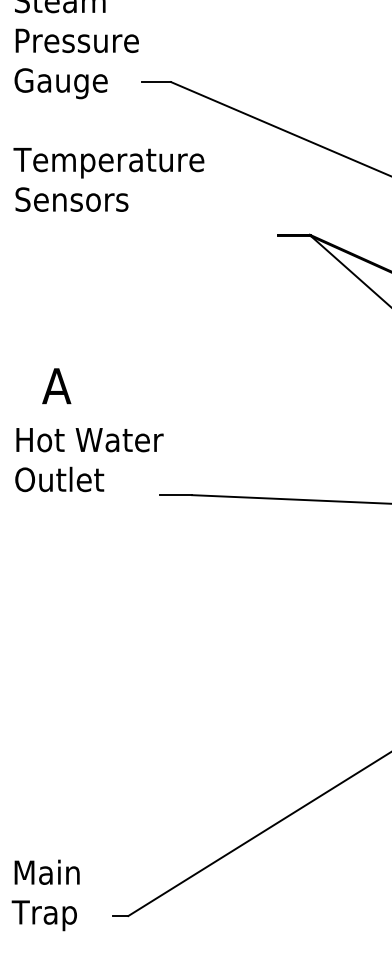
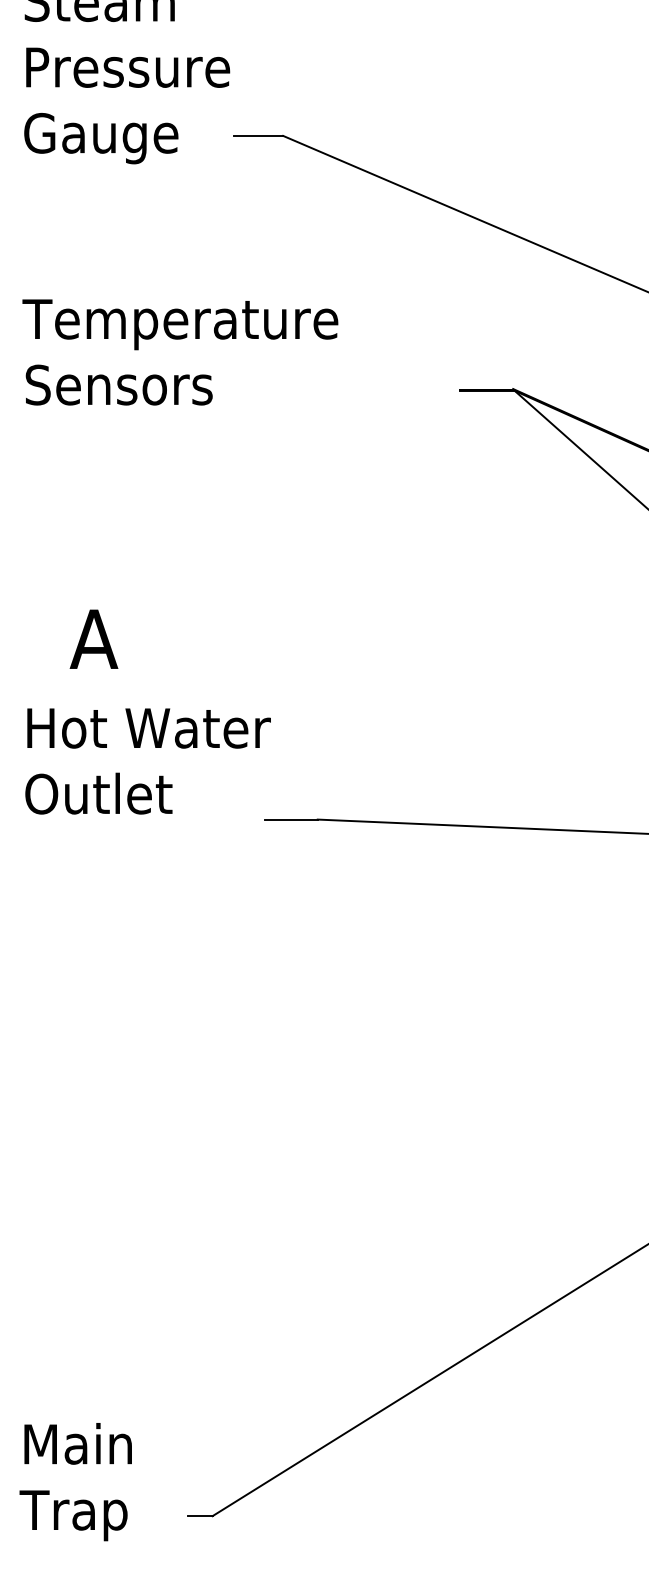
text: (108, 179) -> (179, 351), moved

